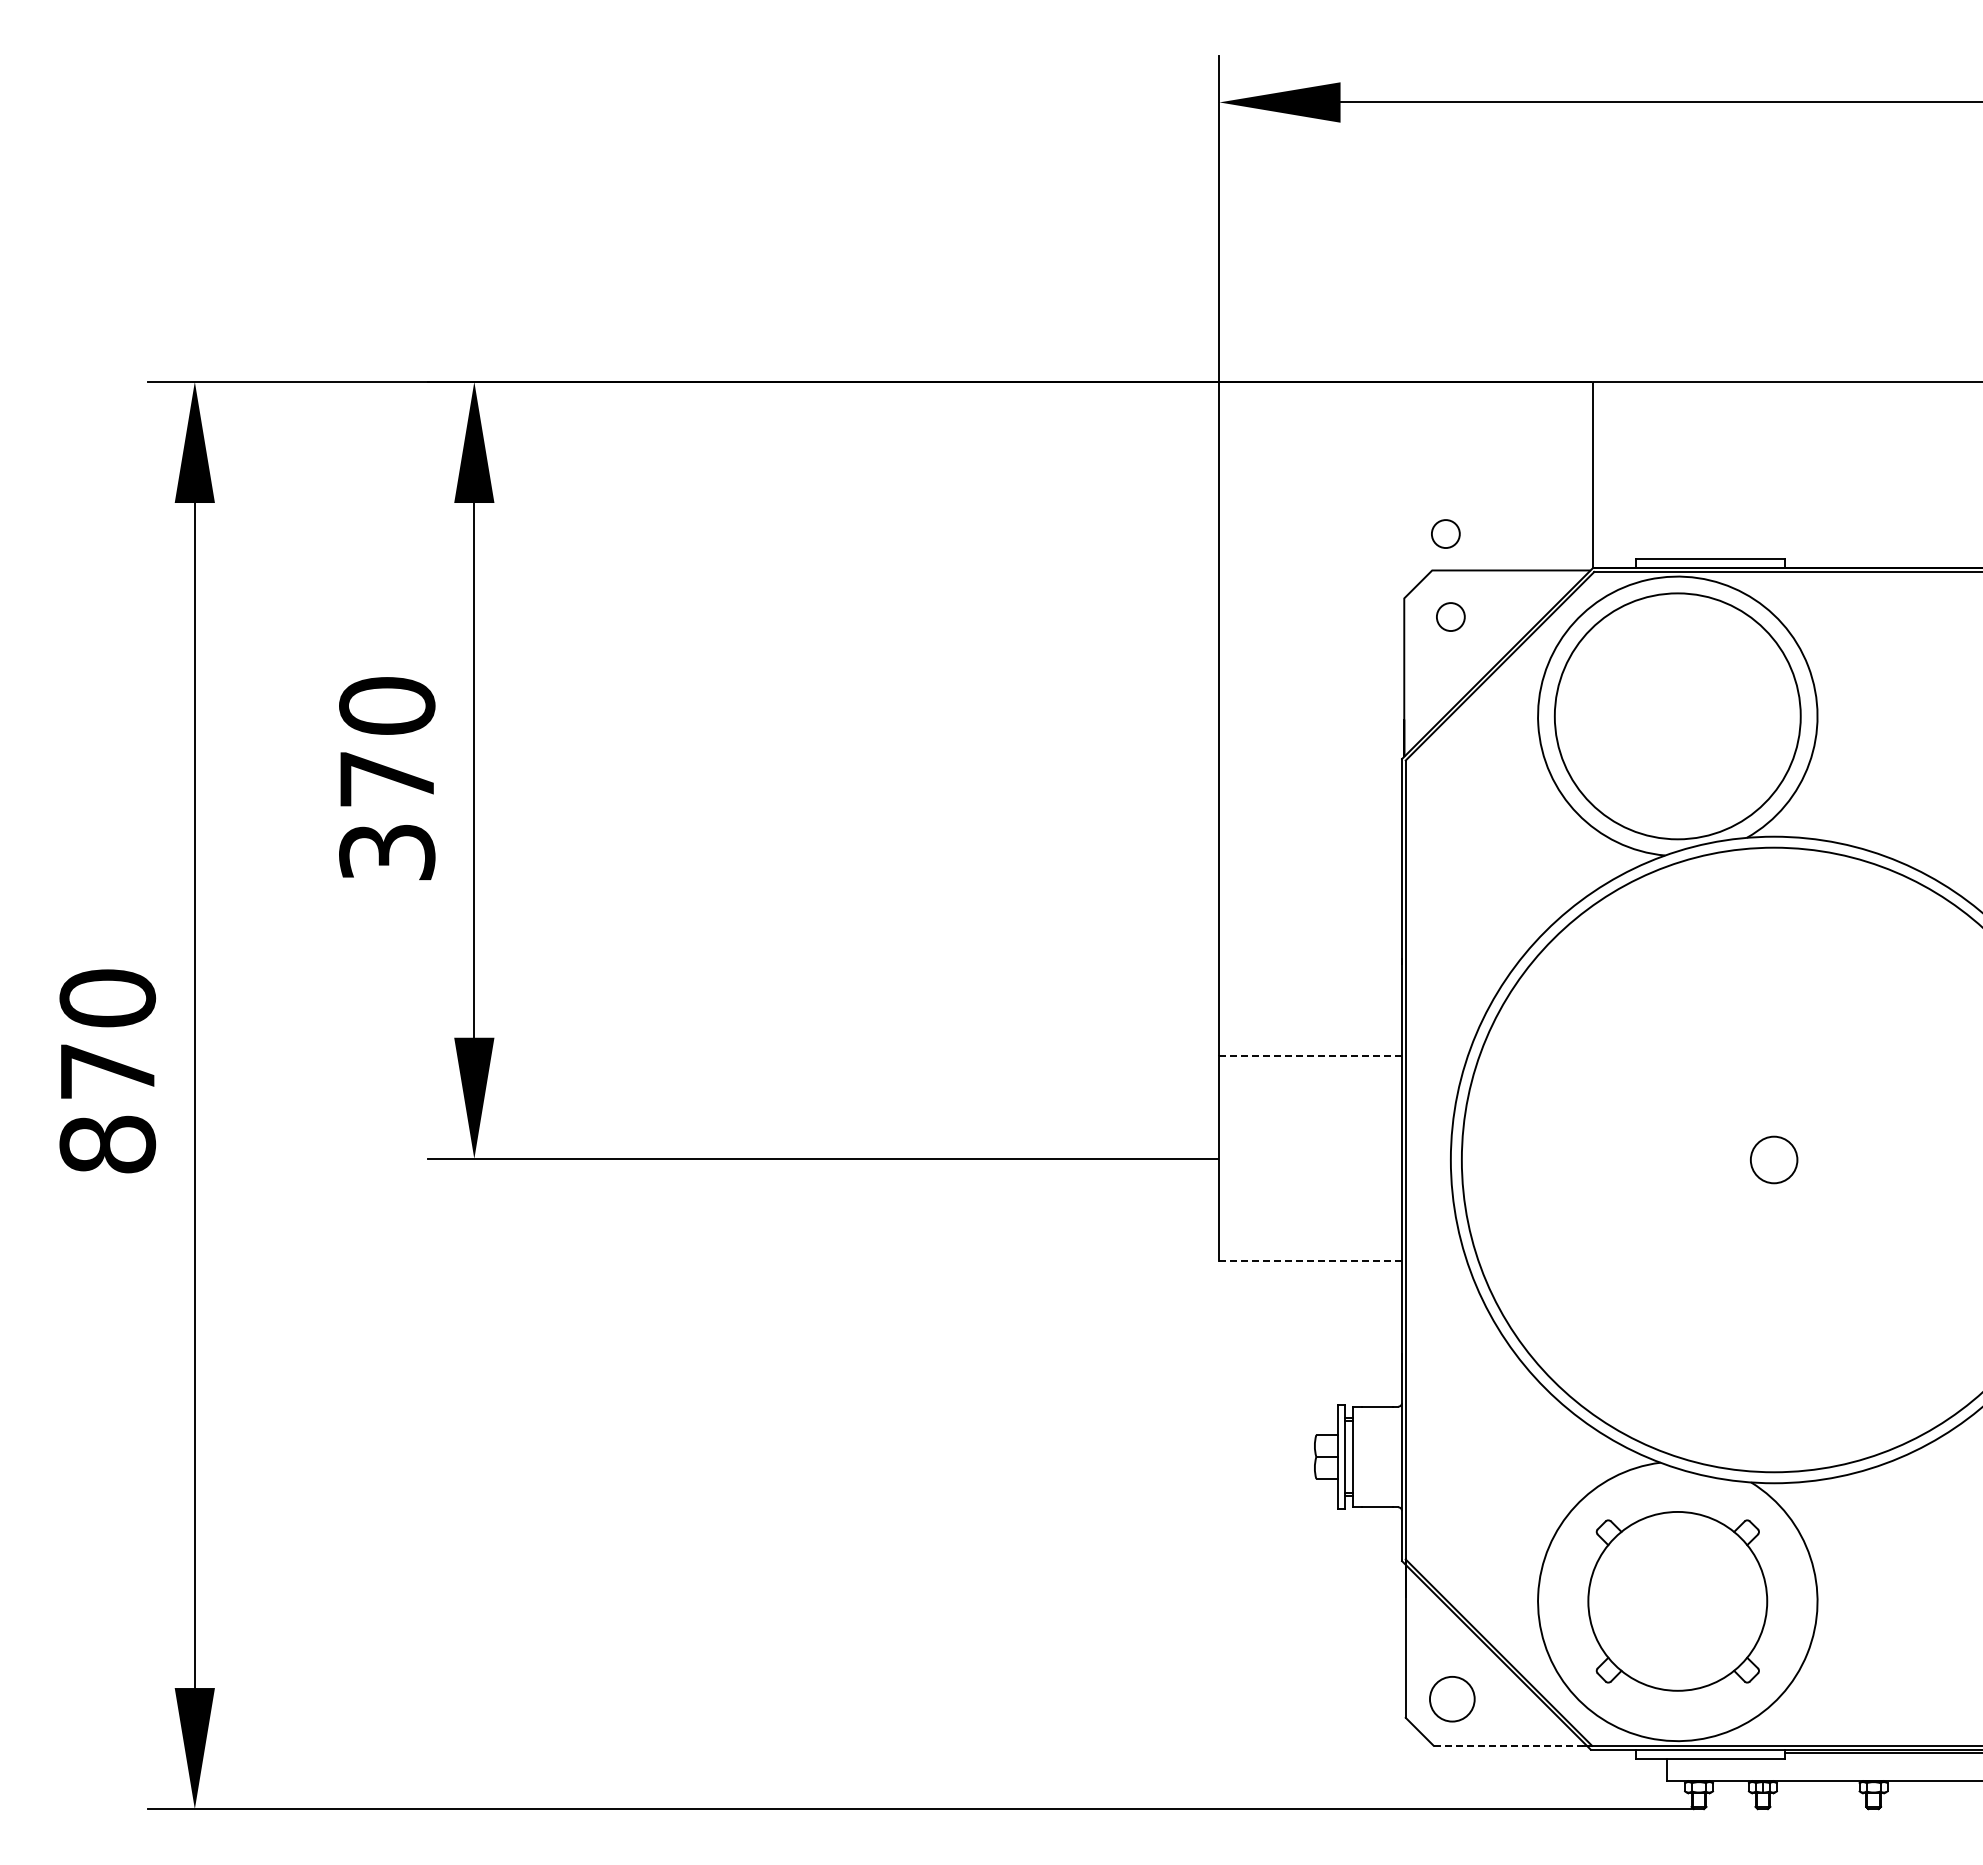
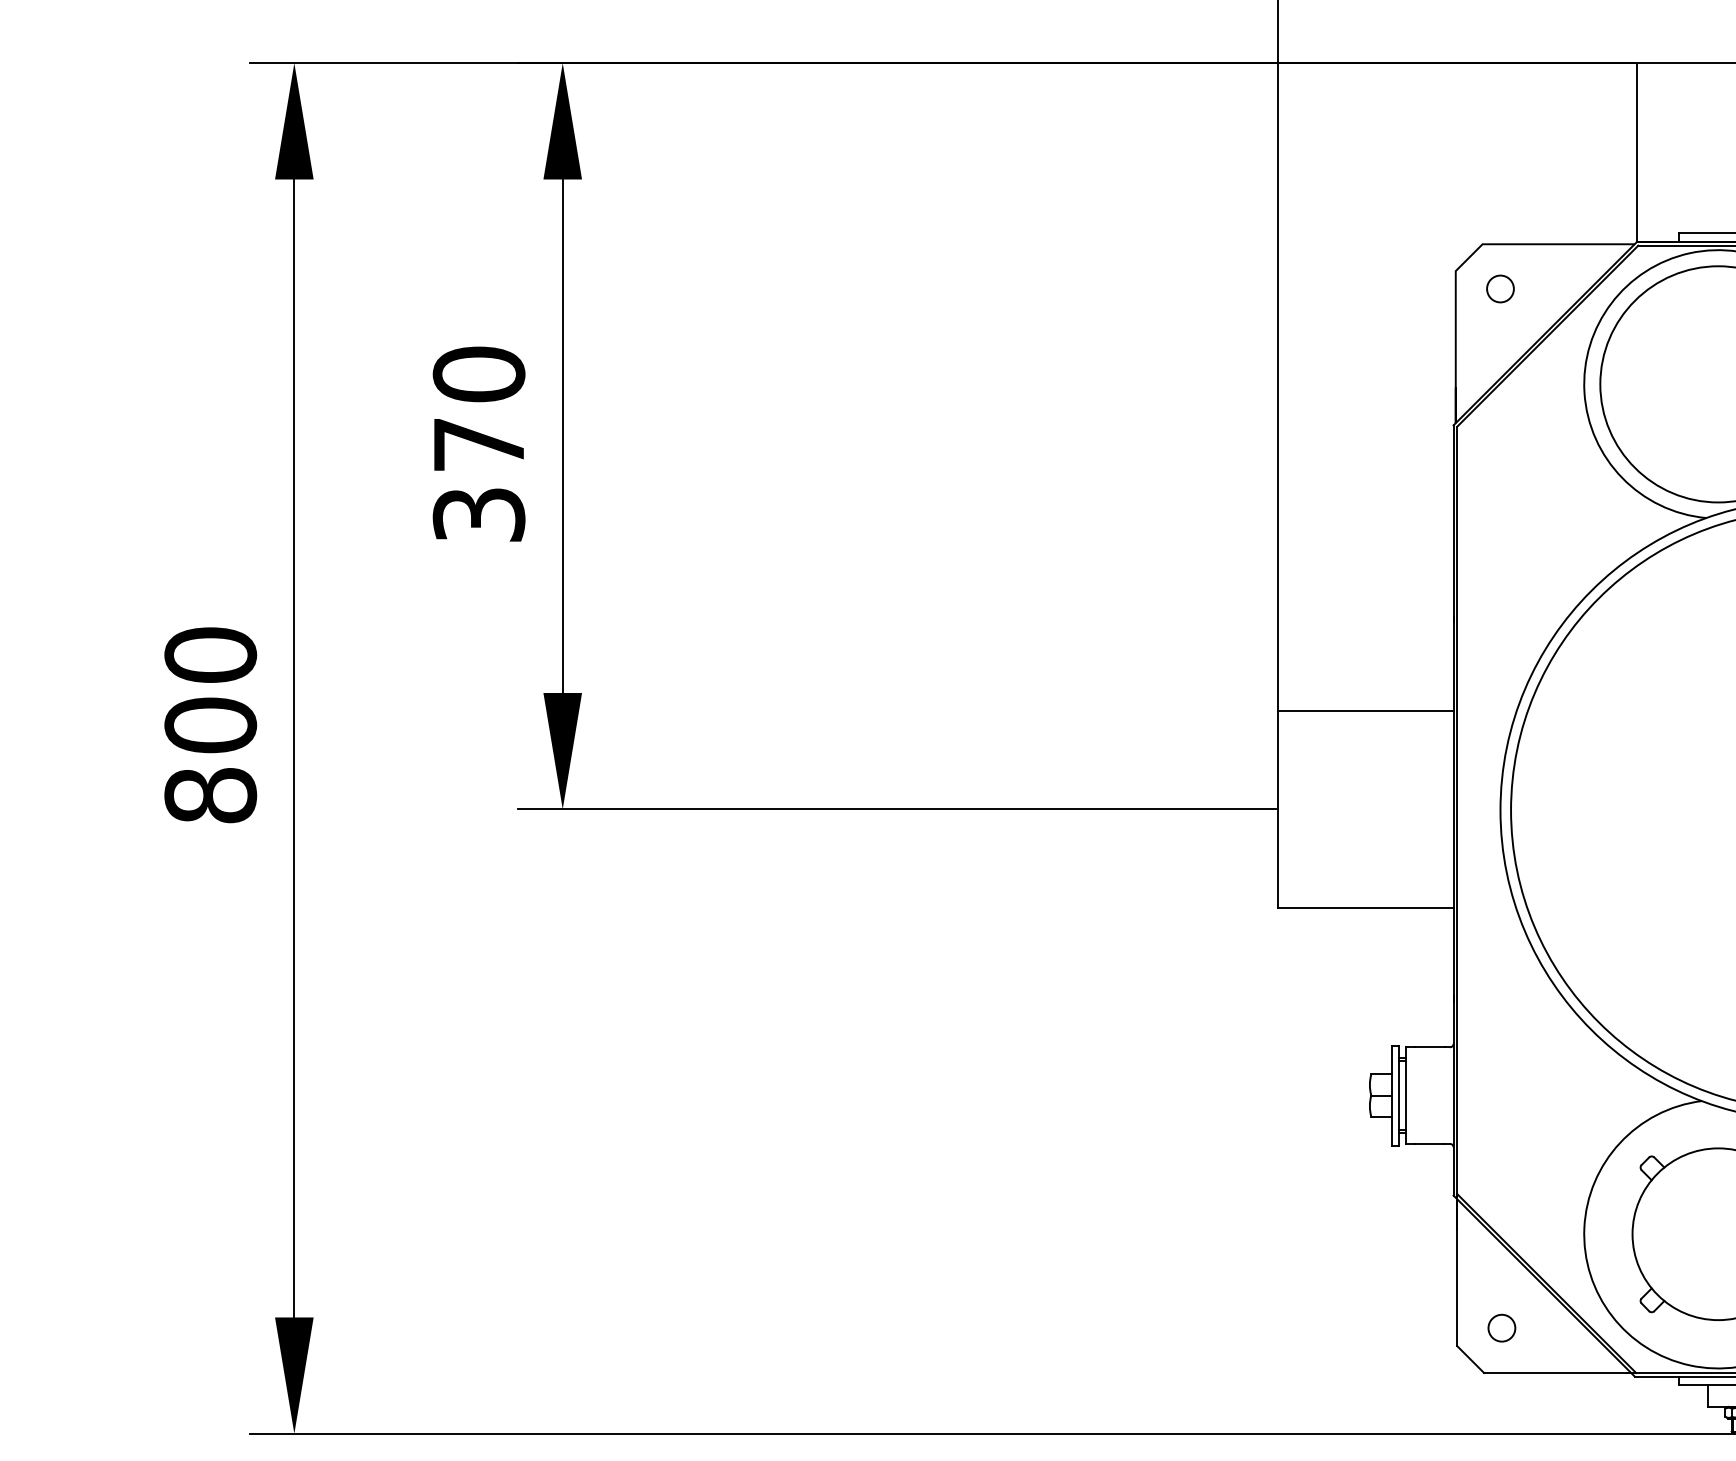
circle: (1445, 533) -> (1495, 208), removed
line: (1310, 1056) -> (1365, 711), dashed -> solid
text: (107, 1071) -> (210, 725), 870 -> 800
line: (1310, 1261) -> (1365, 907), dashed -> solid
circle: (1452, 1699) -> (1502, 1328), size x0.62
line: (1508, 1745) -> (1555, 1372), dashed -> solid

